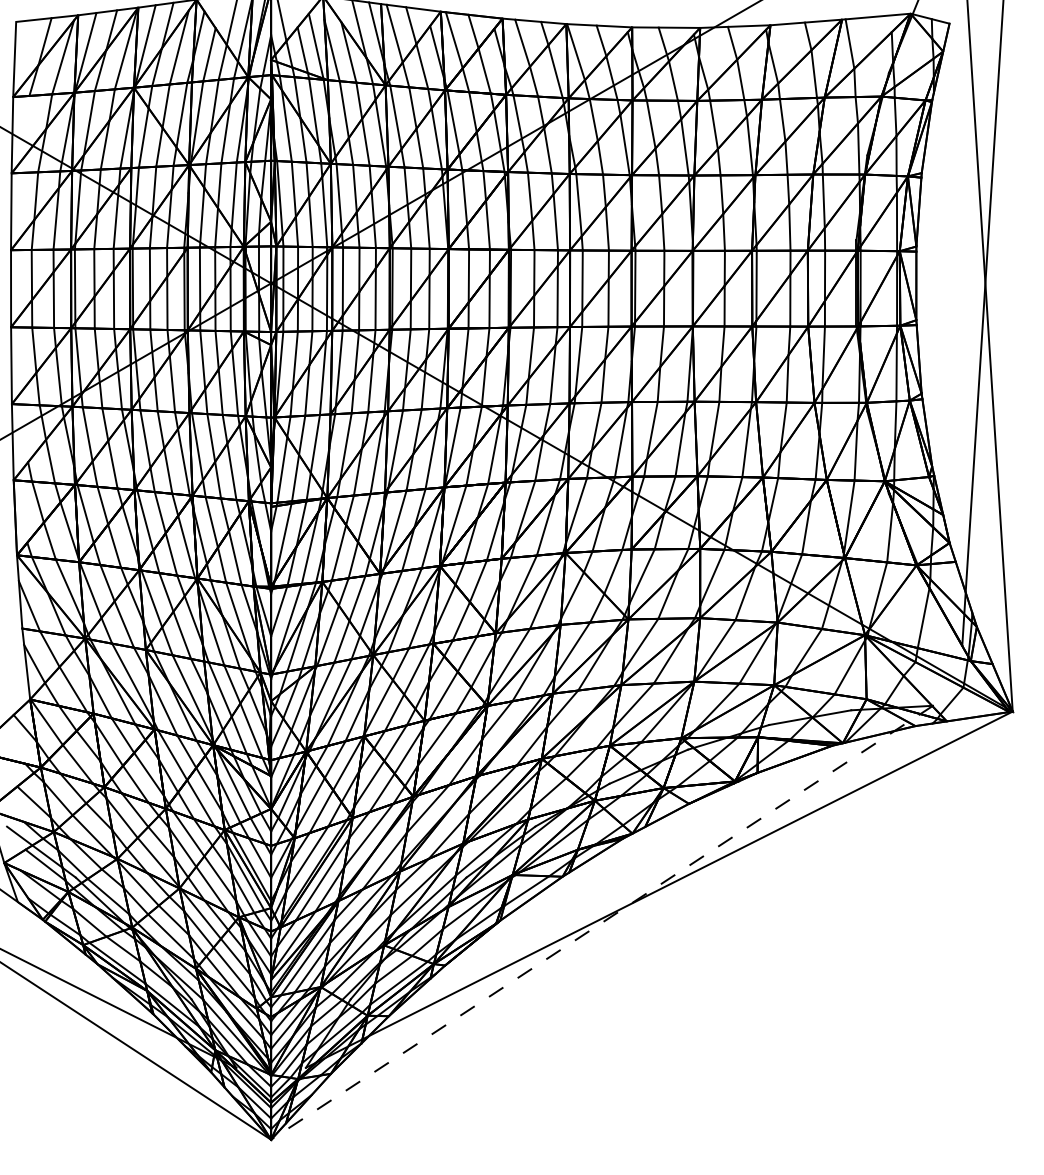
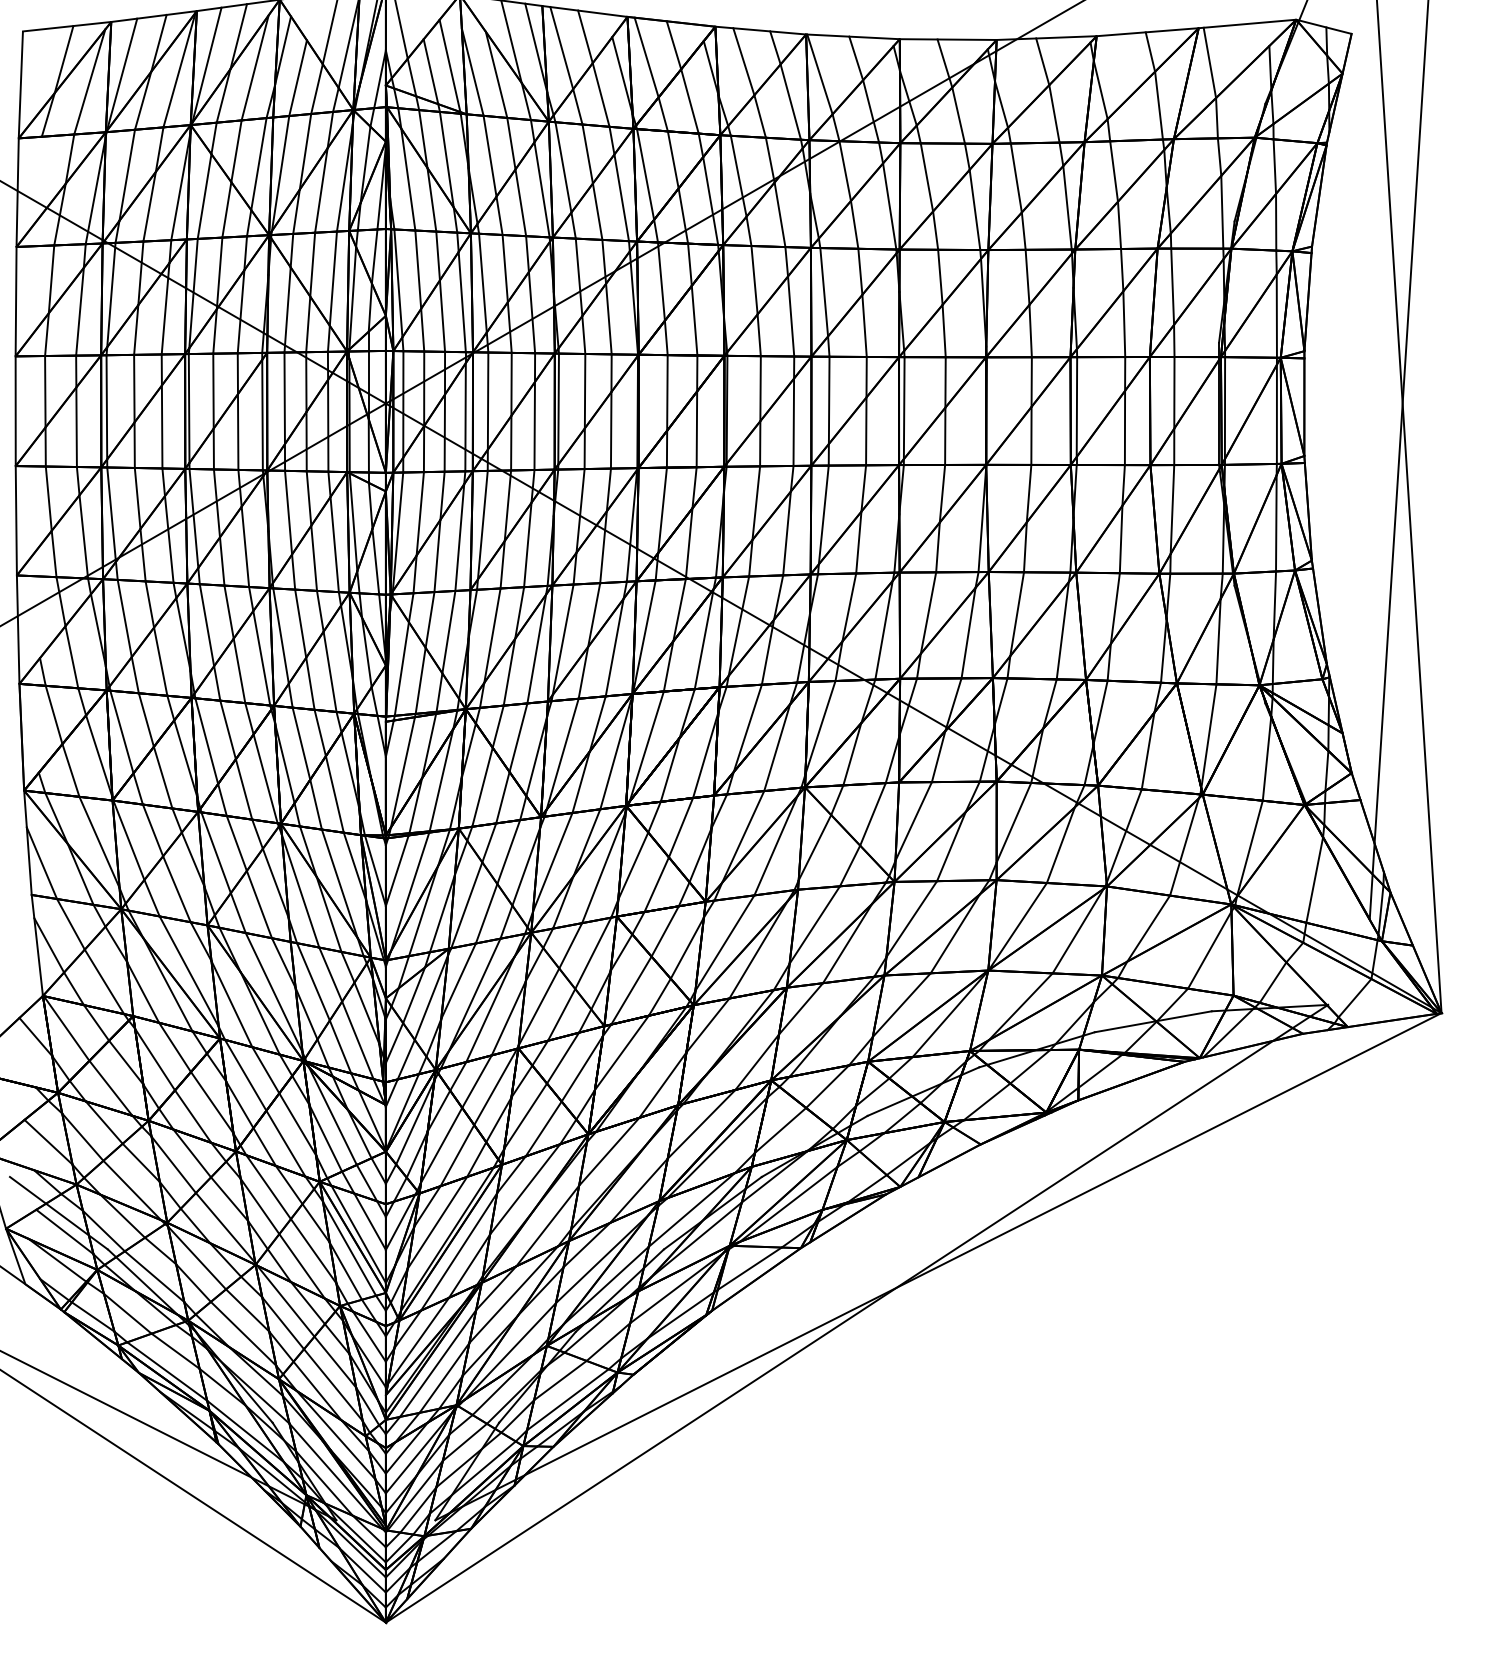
line: (602, 922) -> (857, 1313), dashed -> solid

